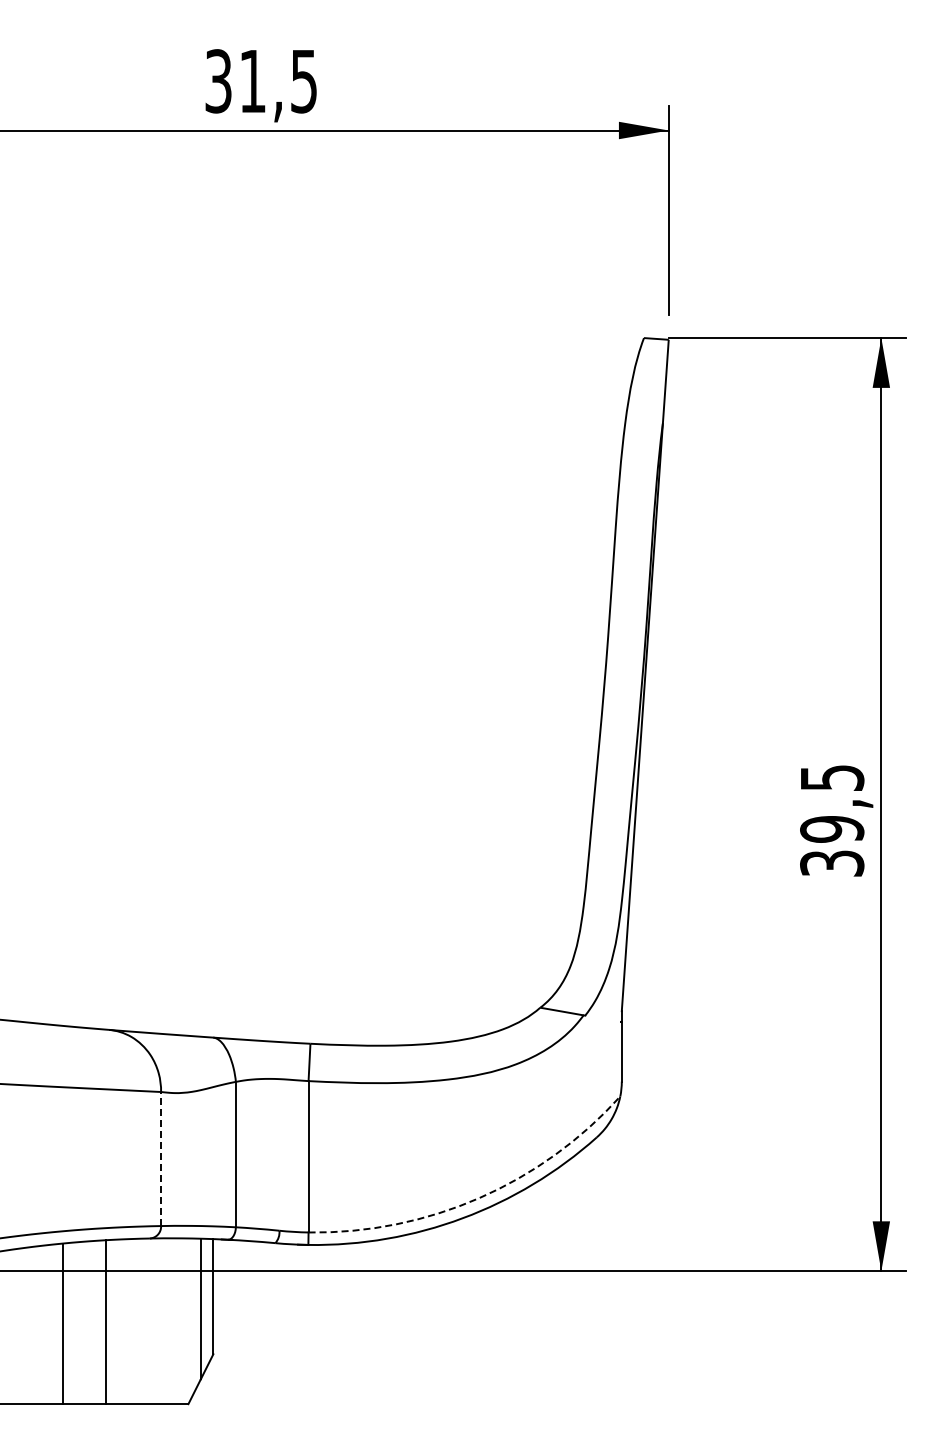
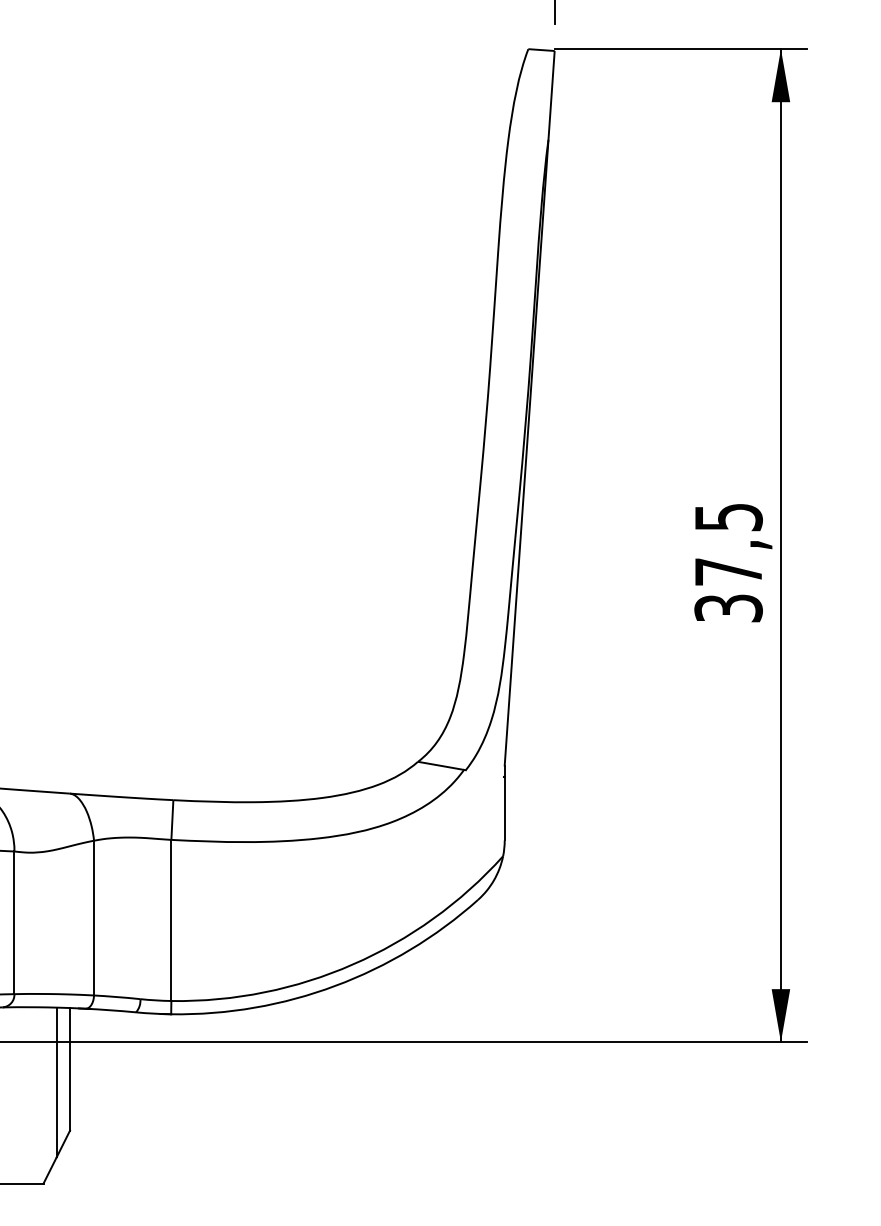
text: (832, 829) -> (728, 572), 39,5 -> 37,5
line: (161, 1158) -> (14, 922), dashed -> solid
arc: (479, 1198) -> (353, 964), dashed -> solid

